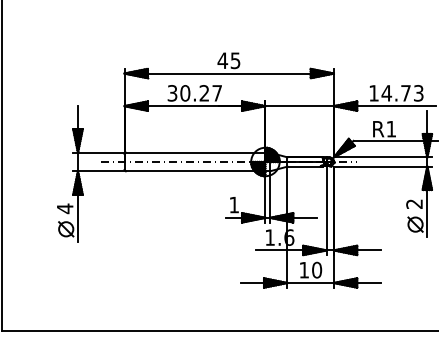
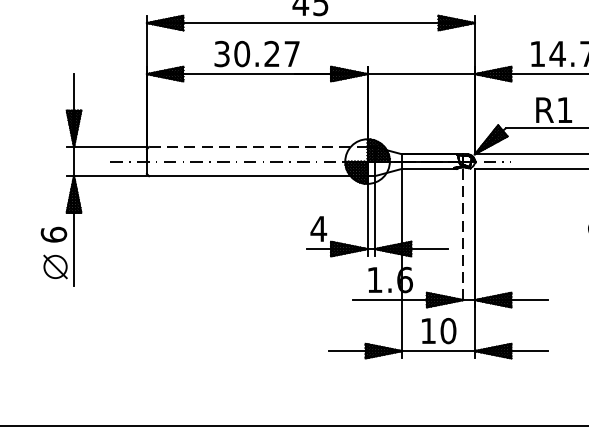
line: (195, 152) -> (258, 146), solid -> dashed
text: (234, 204) -> (319, 228), 1 -> 4
text: (64, 208) -> (52, 234), 4 -> 6
line: (326, 211) -> (463, 239), solid -> dashed

